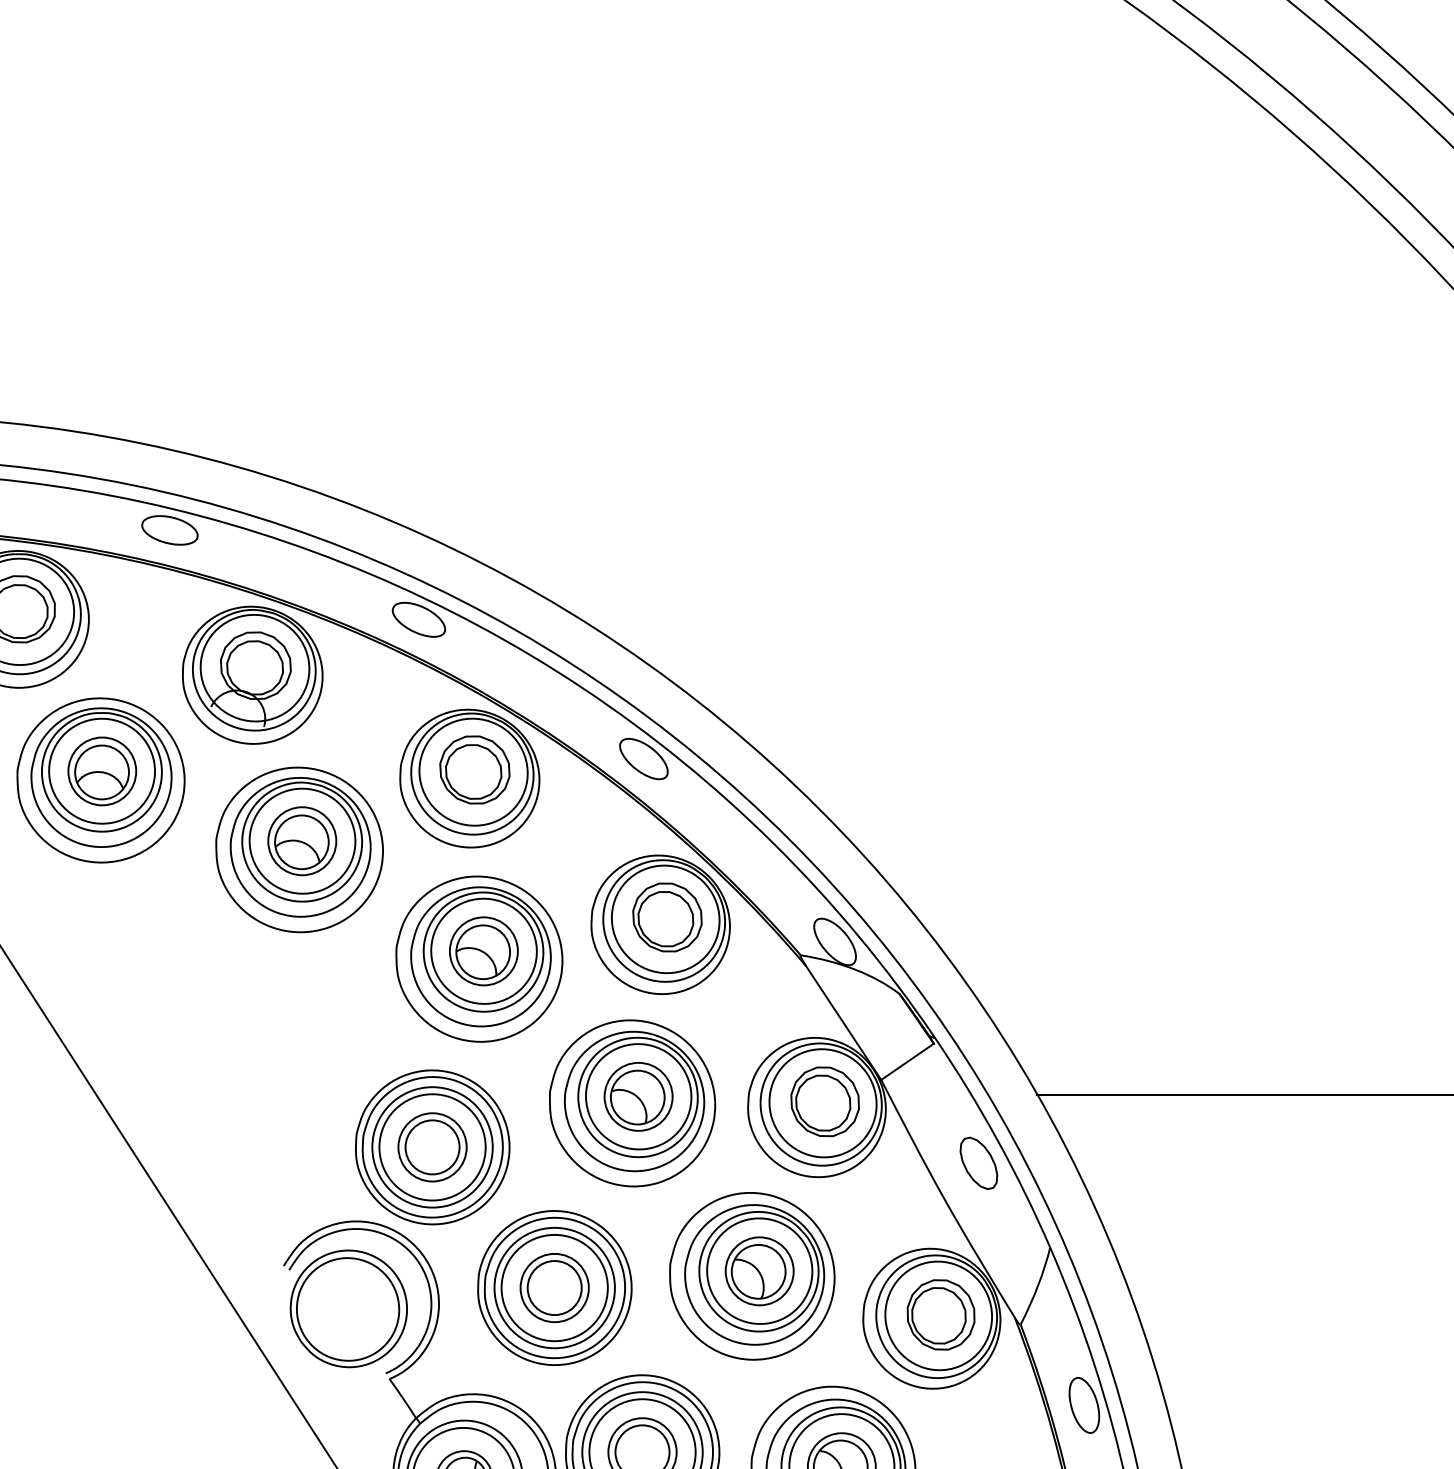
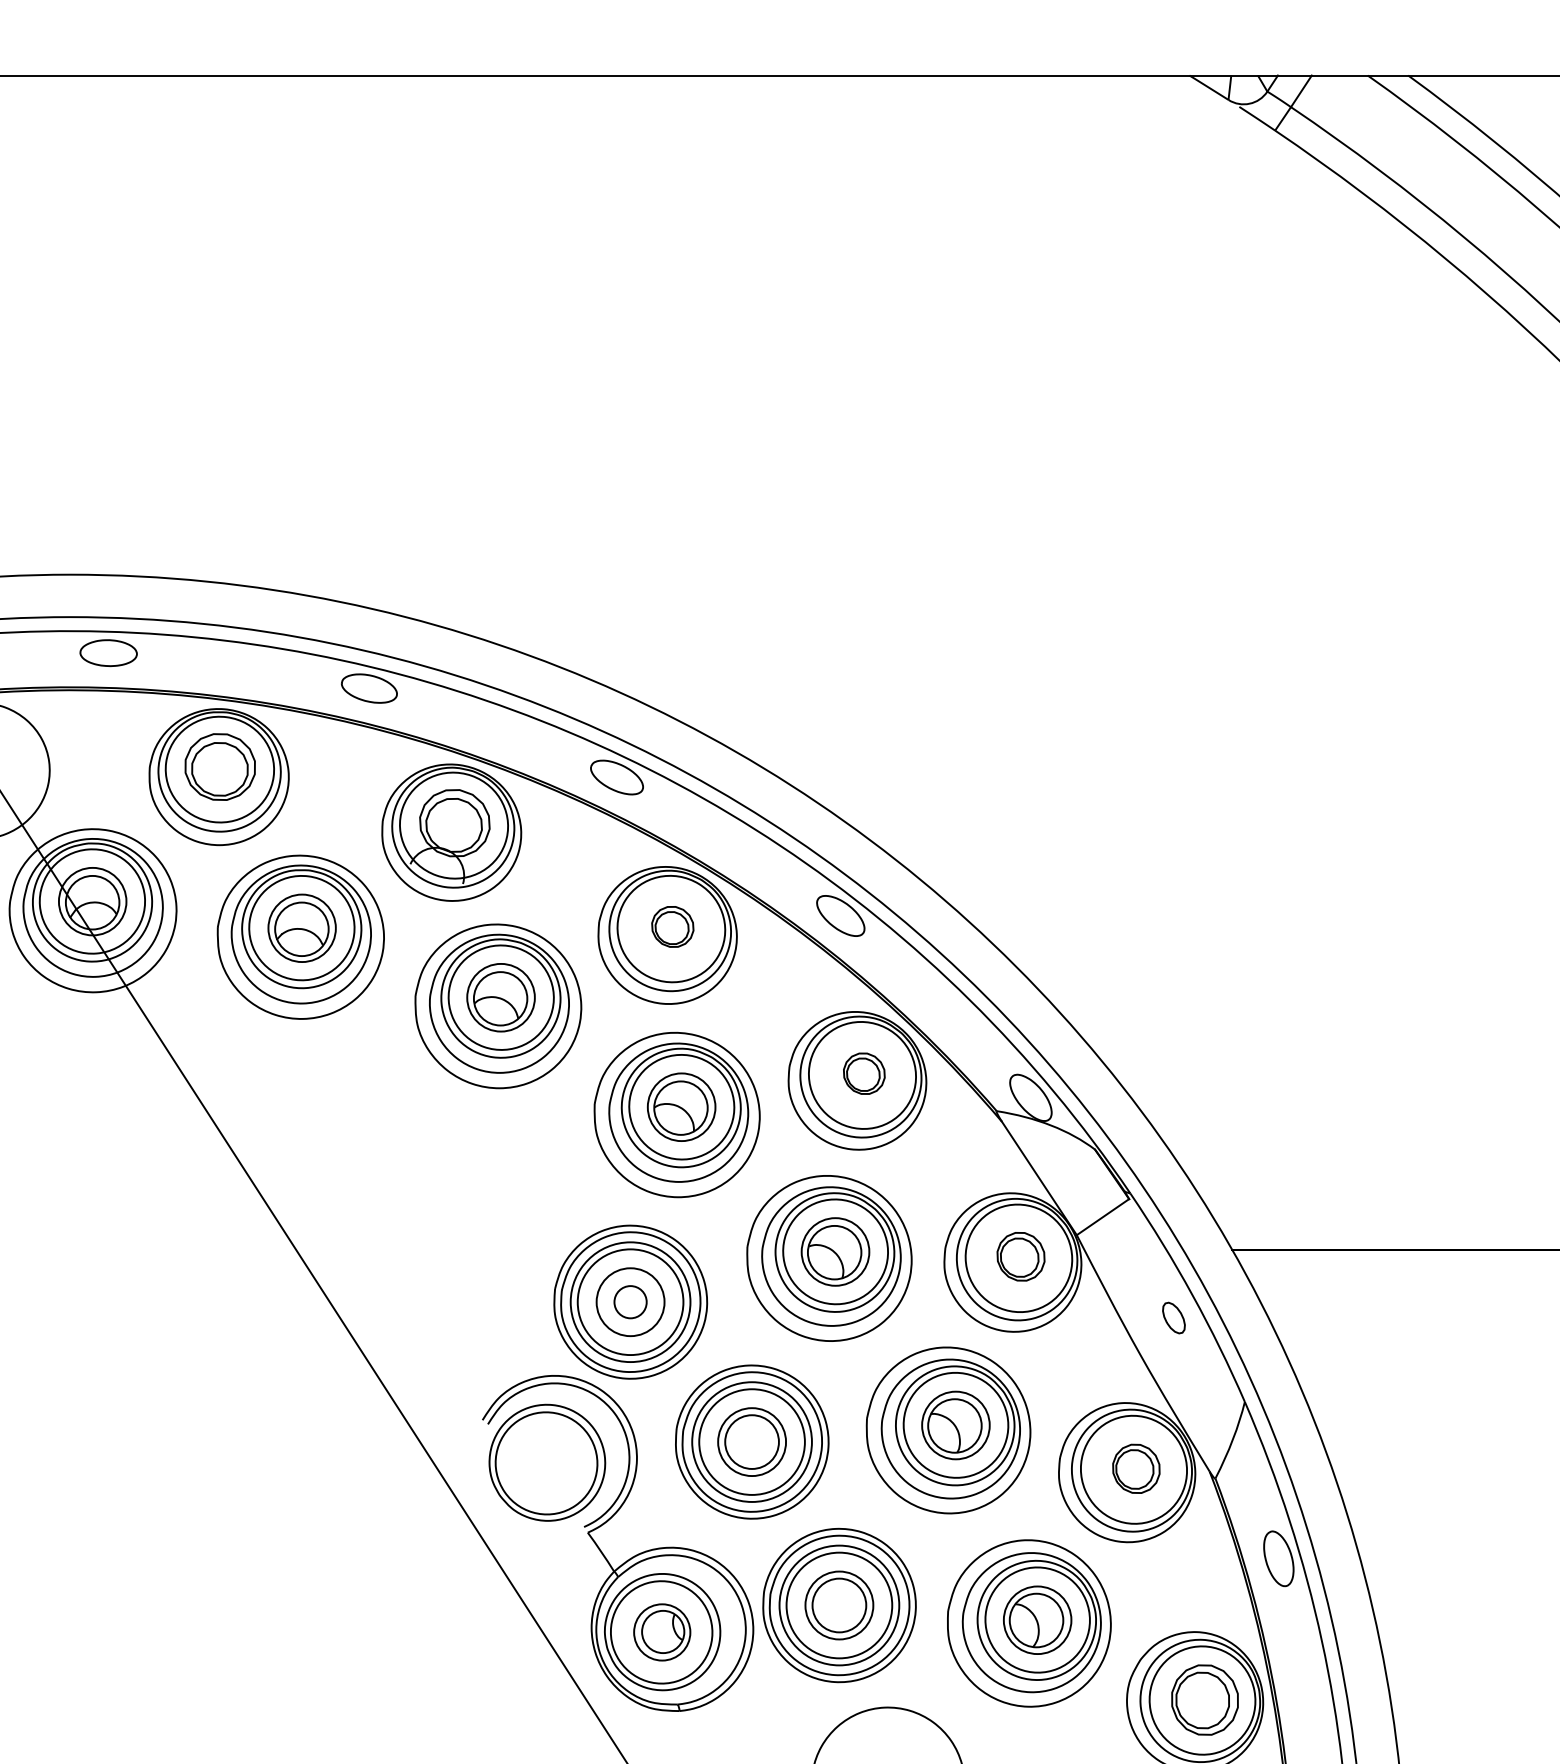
part: (474, 769) -> (672, 926), size x0.6
part: (667, 917) -> (864, 1073), size x0.6
part: (824, 1101) -> (1020, 1256), size x0.7
circle: (432, 1147) -> (630, 1302), size x0.6
part: (978, 1162) -> (1173, 1317), size x0.6
part: (941, 1314) -> (1136, 1468), size x0.7

